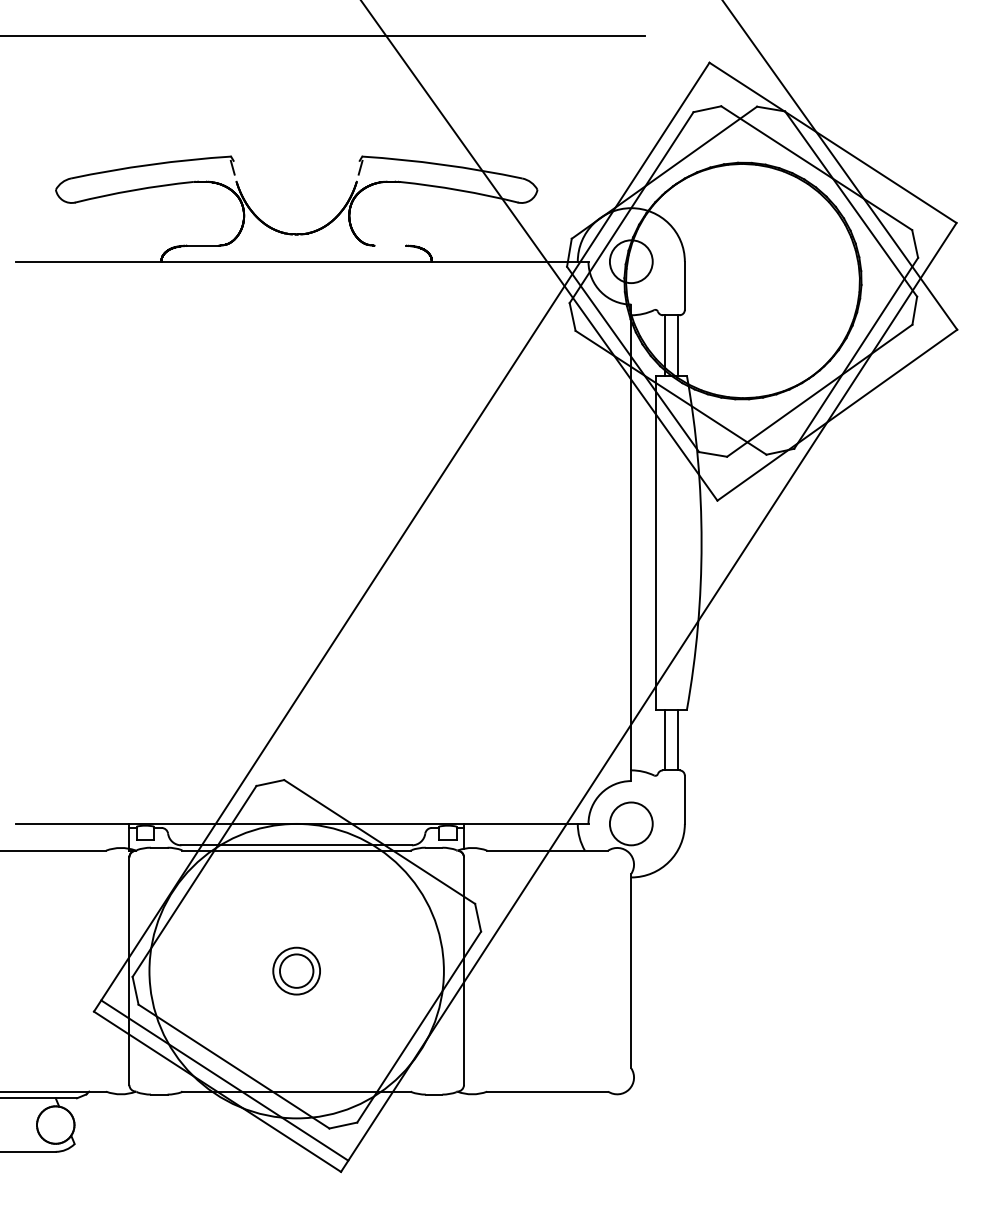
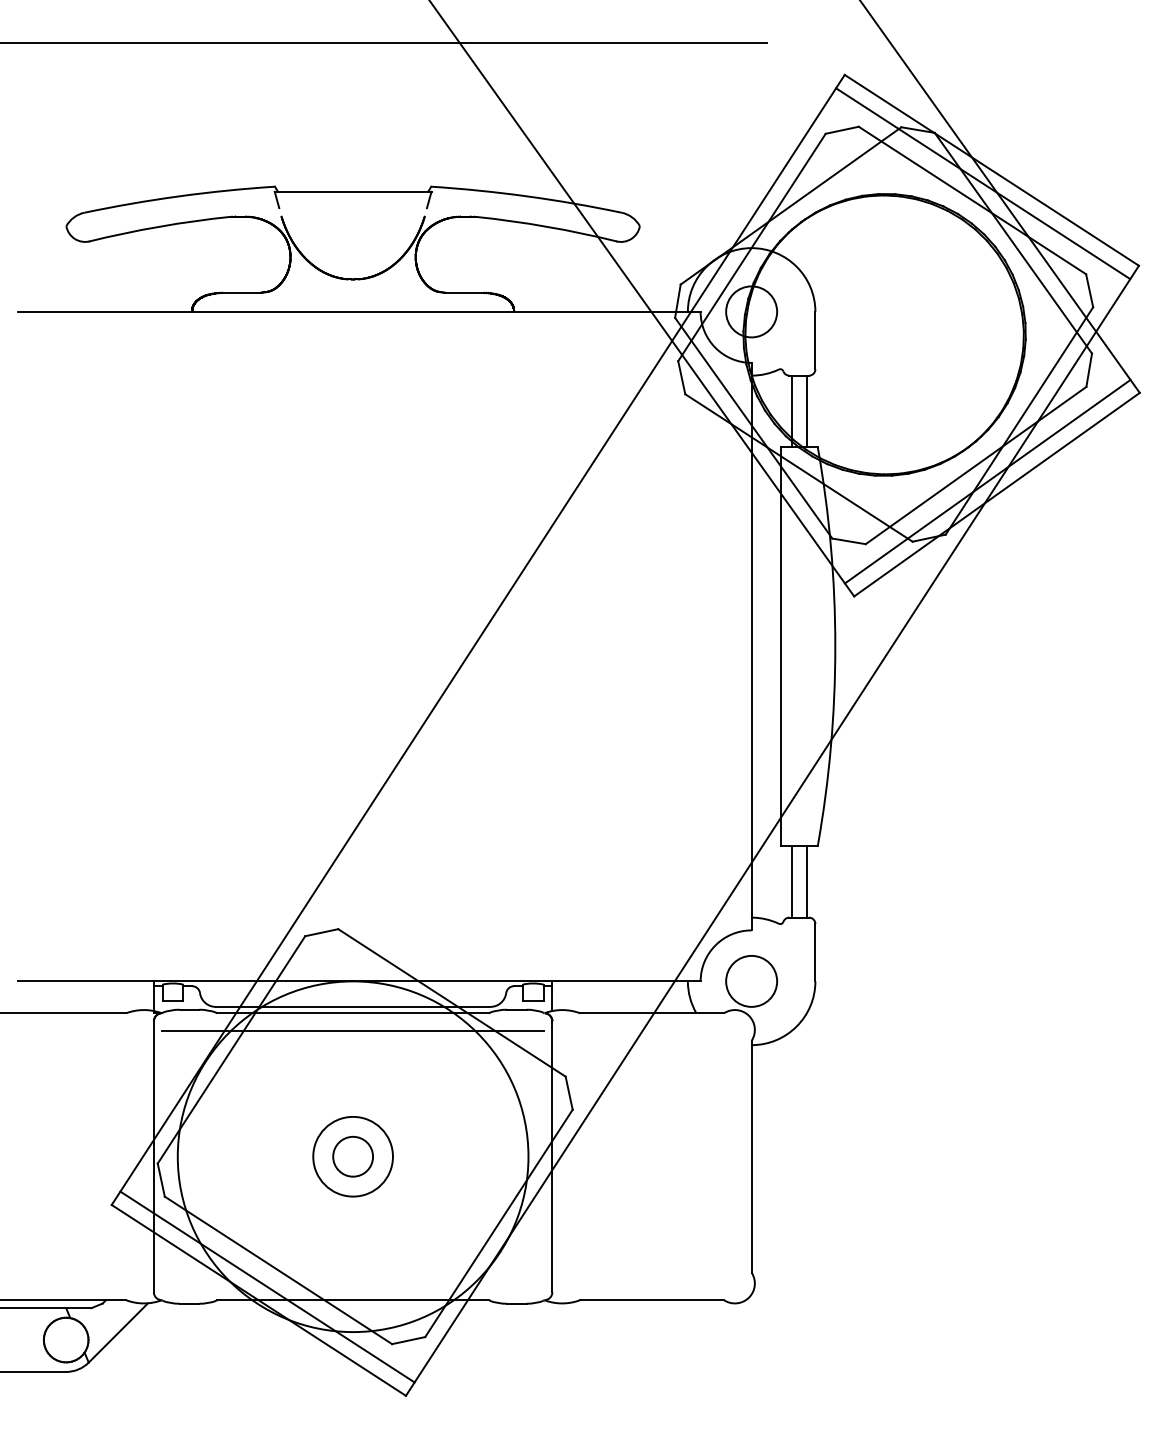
line: (826, 153) -> (983, 183), added
line: (296, 160) -> (352, 191), added
line: (390, 245) -> (464, 292), added
line: (829, 404) -> (987, 481), added
line: (296, 865) -> (352, 1030), added
circle: (296, 970) -> (352, 1156), size x1.43
line: (99, 1118) -> (118, 1332), added

